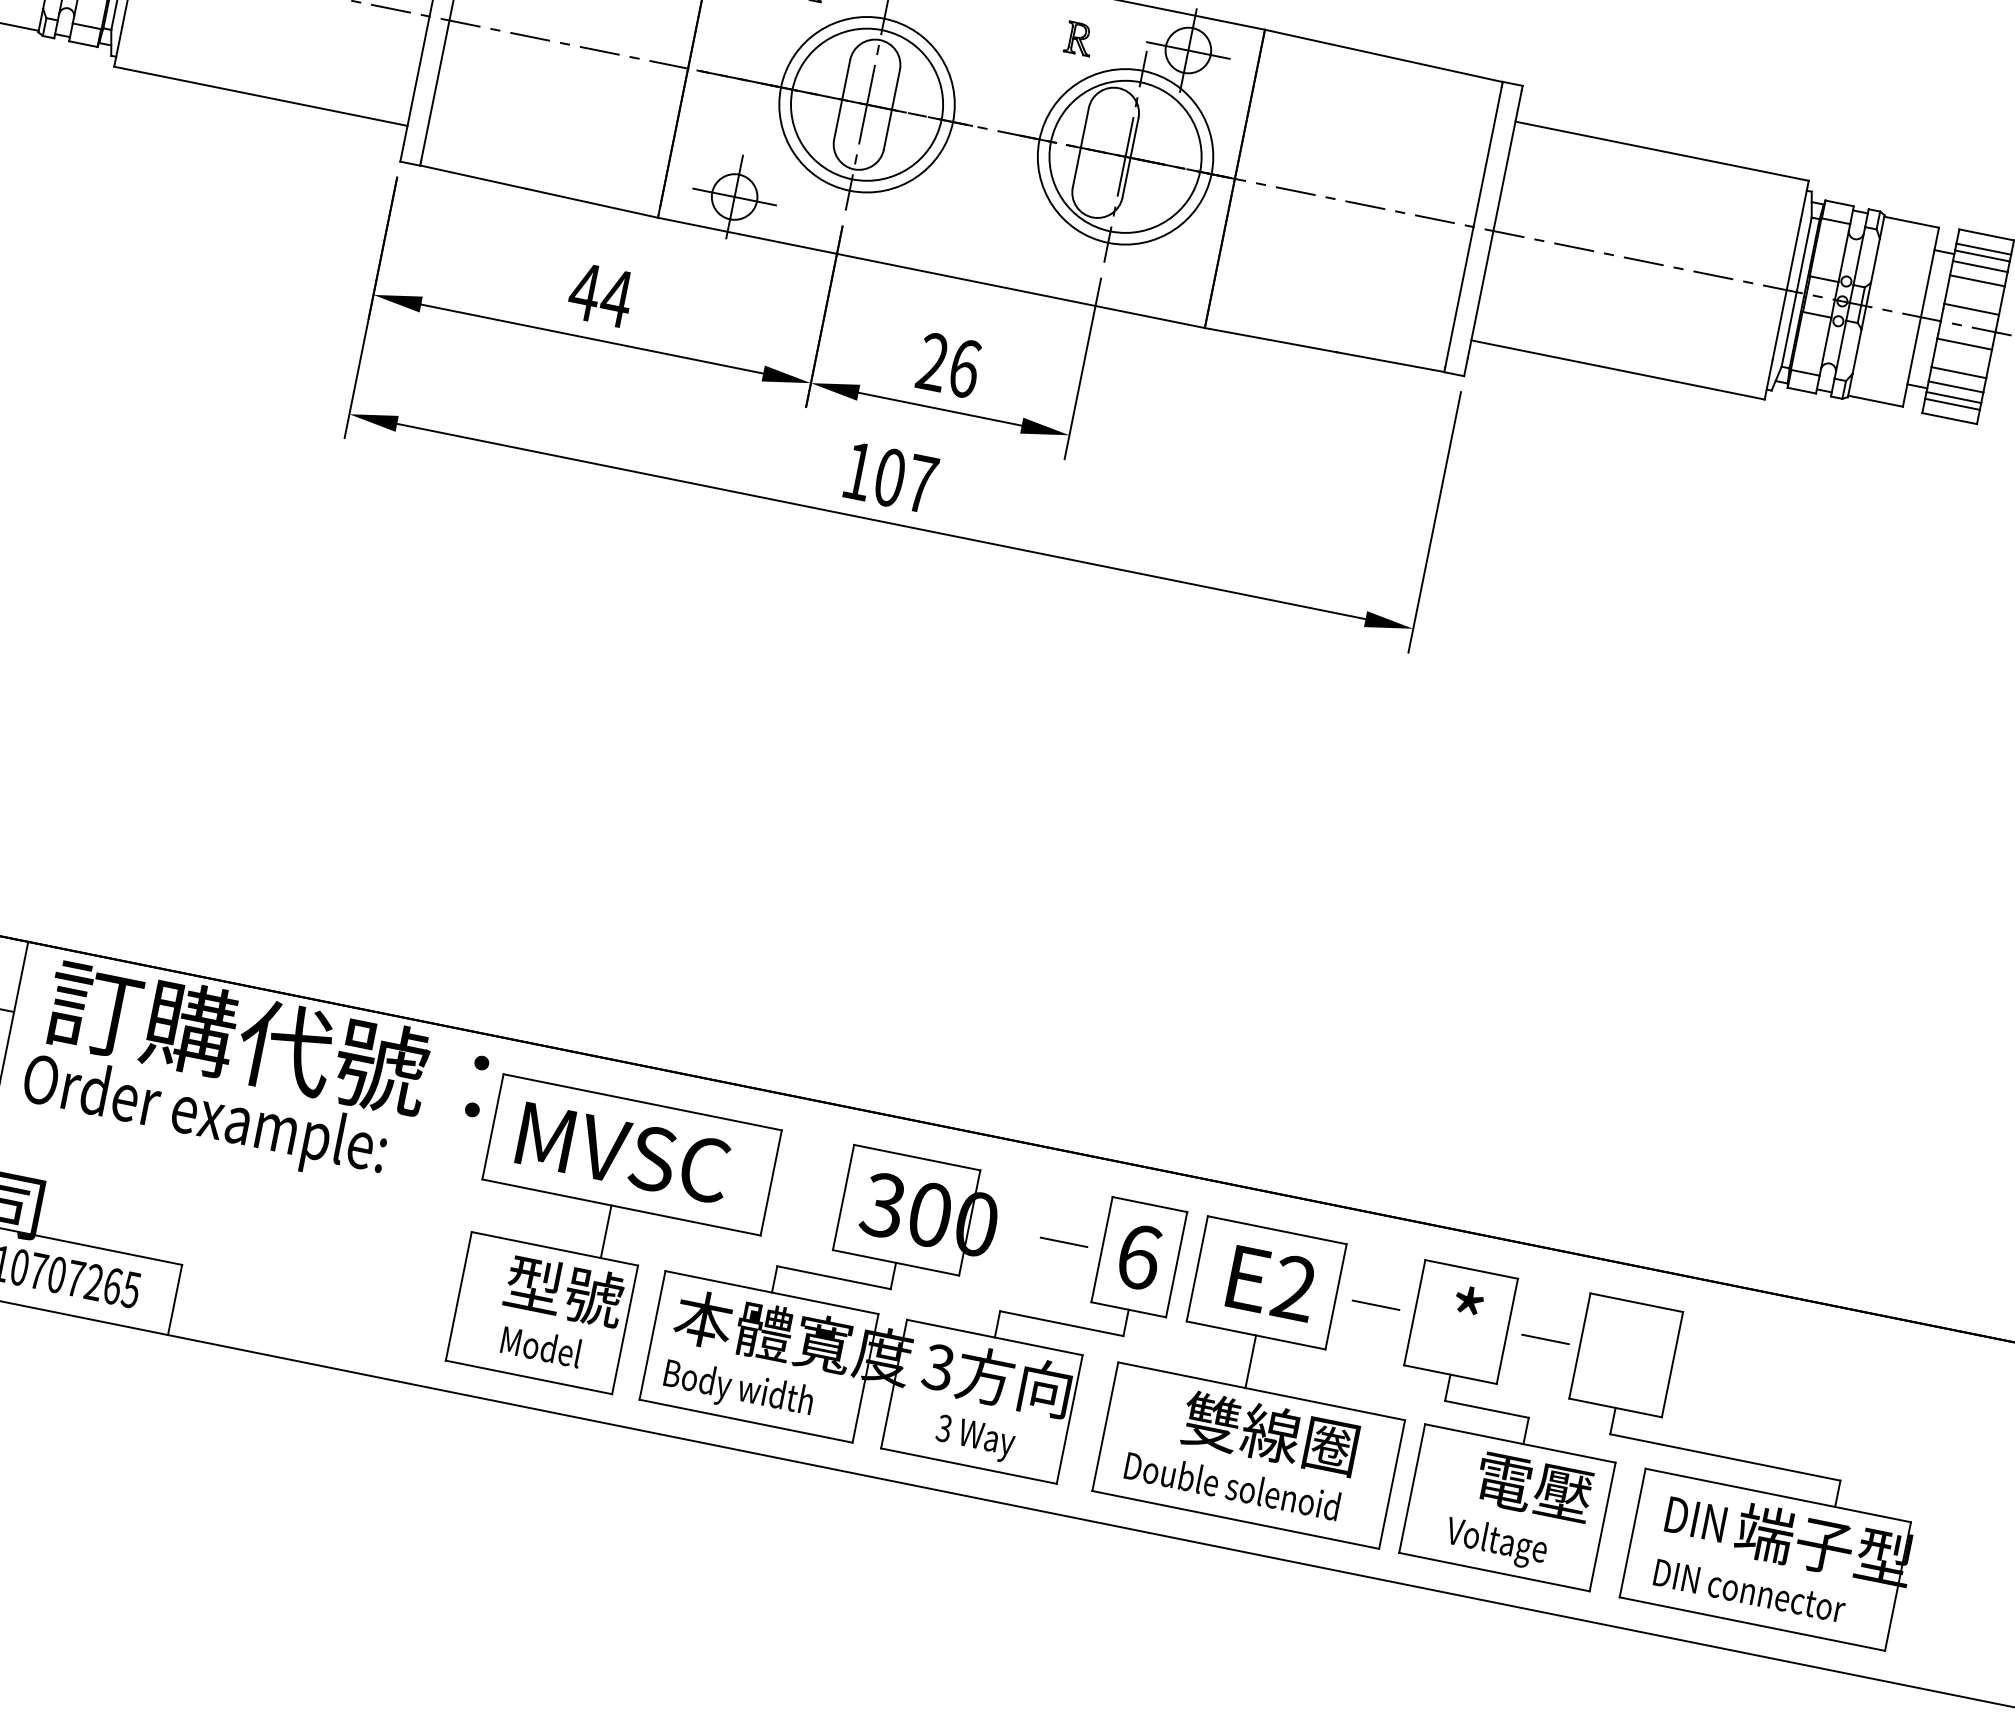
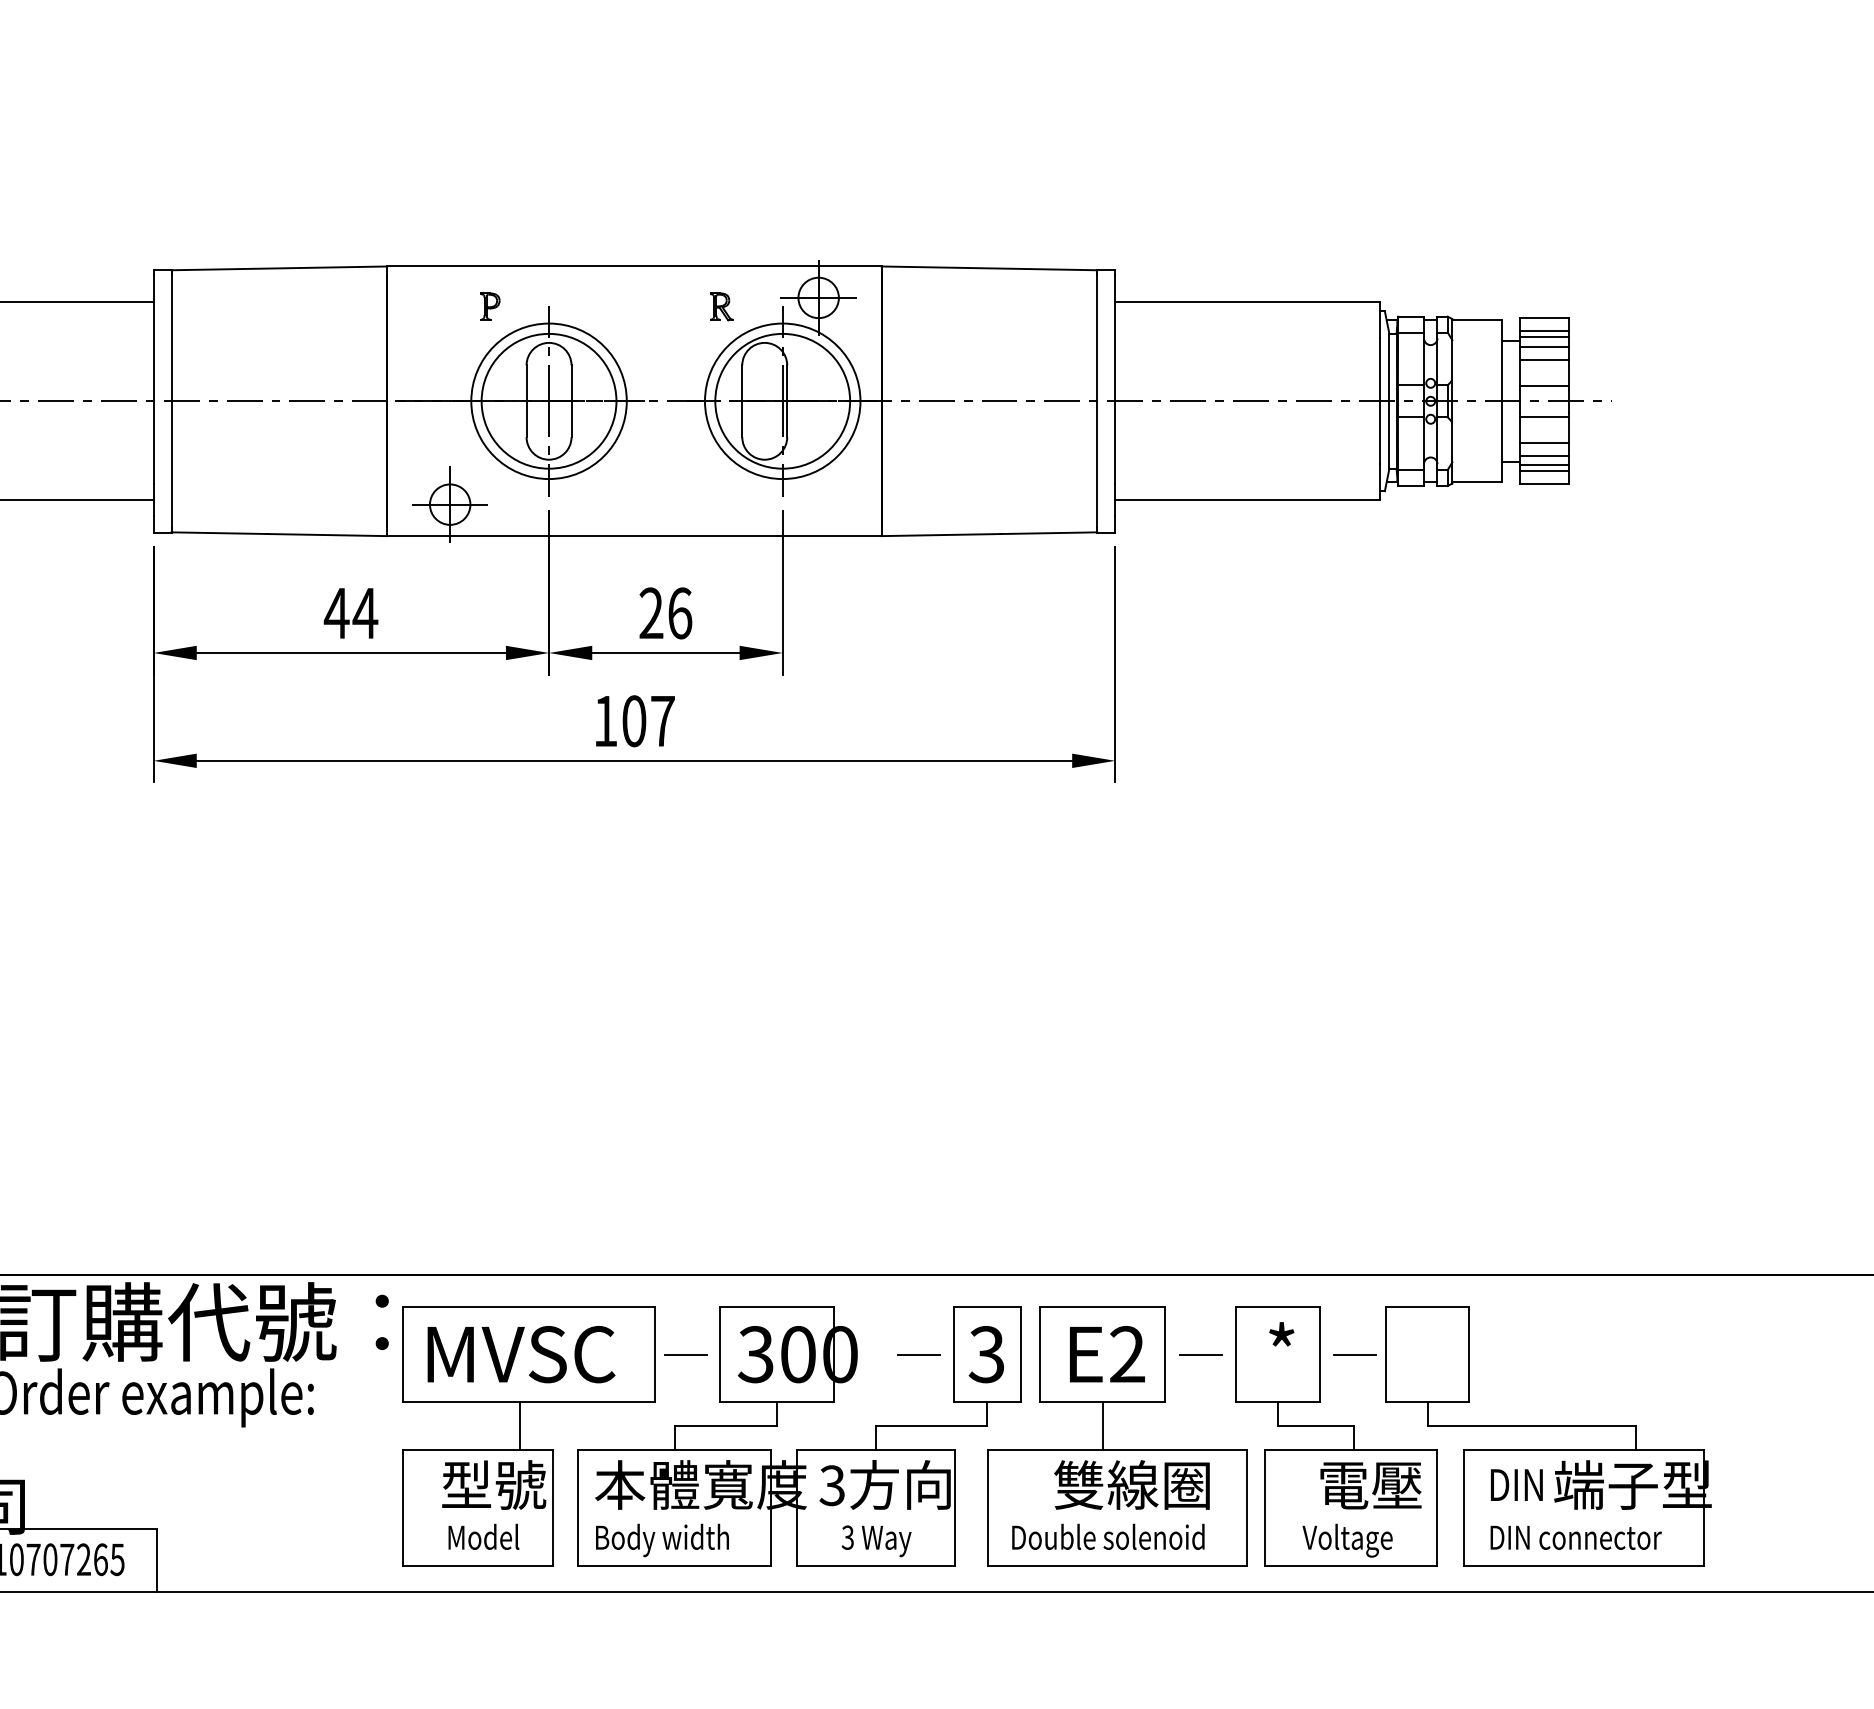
line: (805, 1189) -> (685, 1354), added
text: (1138, 1256) -> (986, 1354), 6 -> 3

